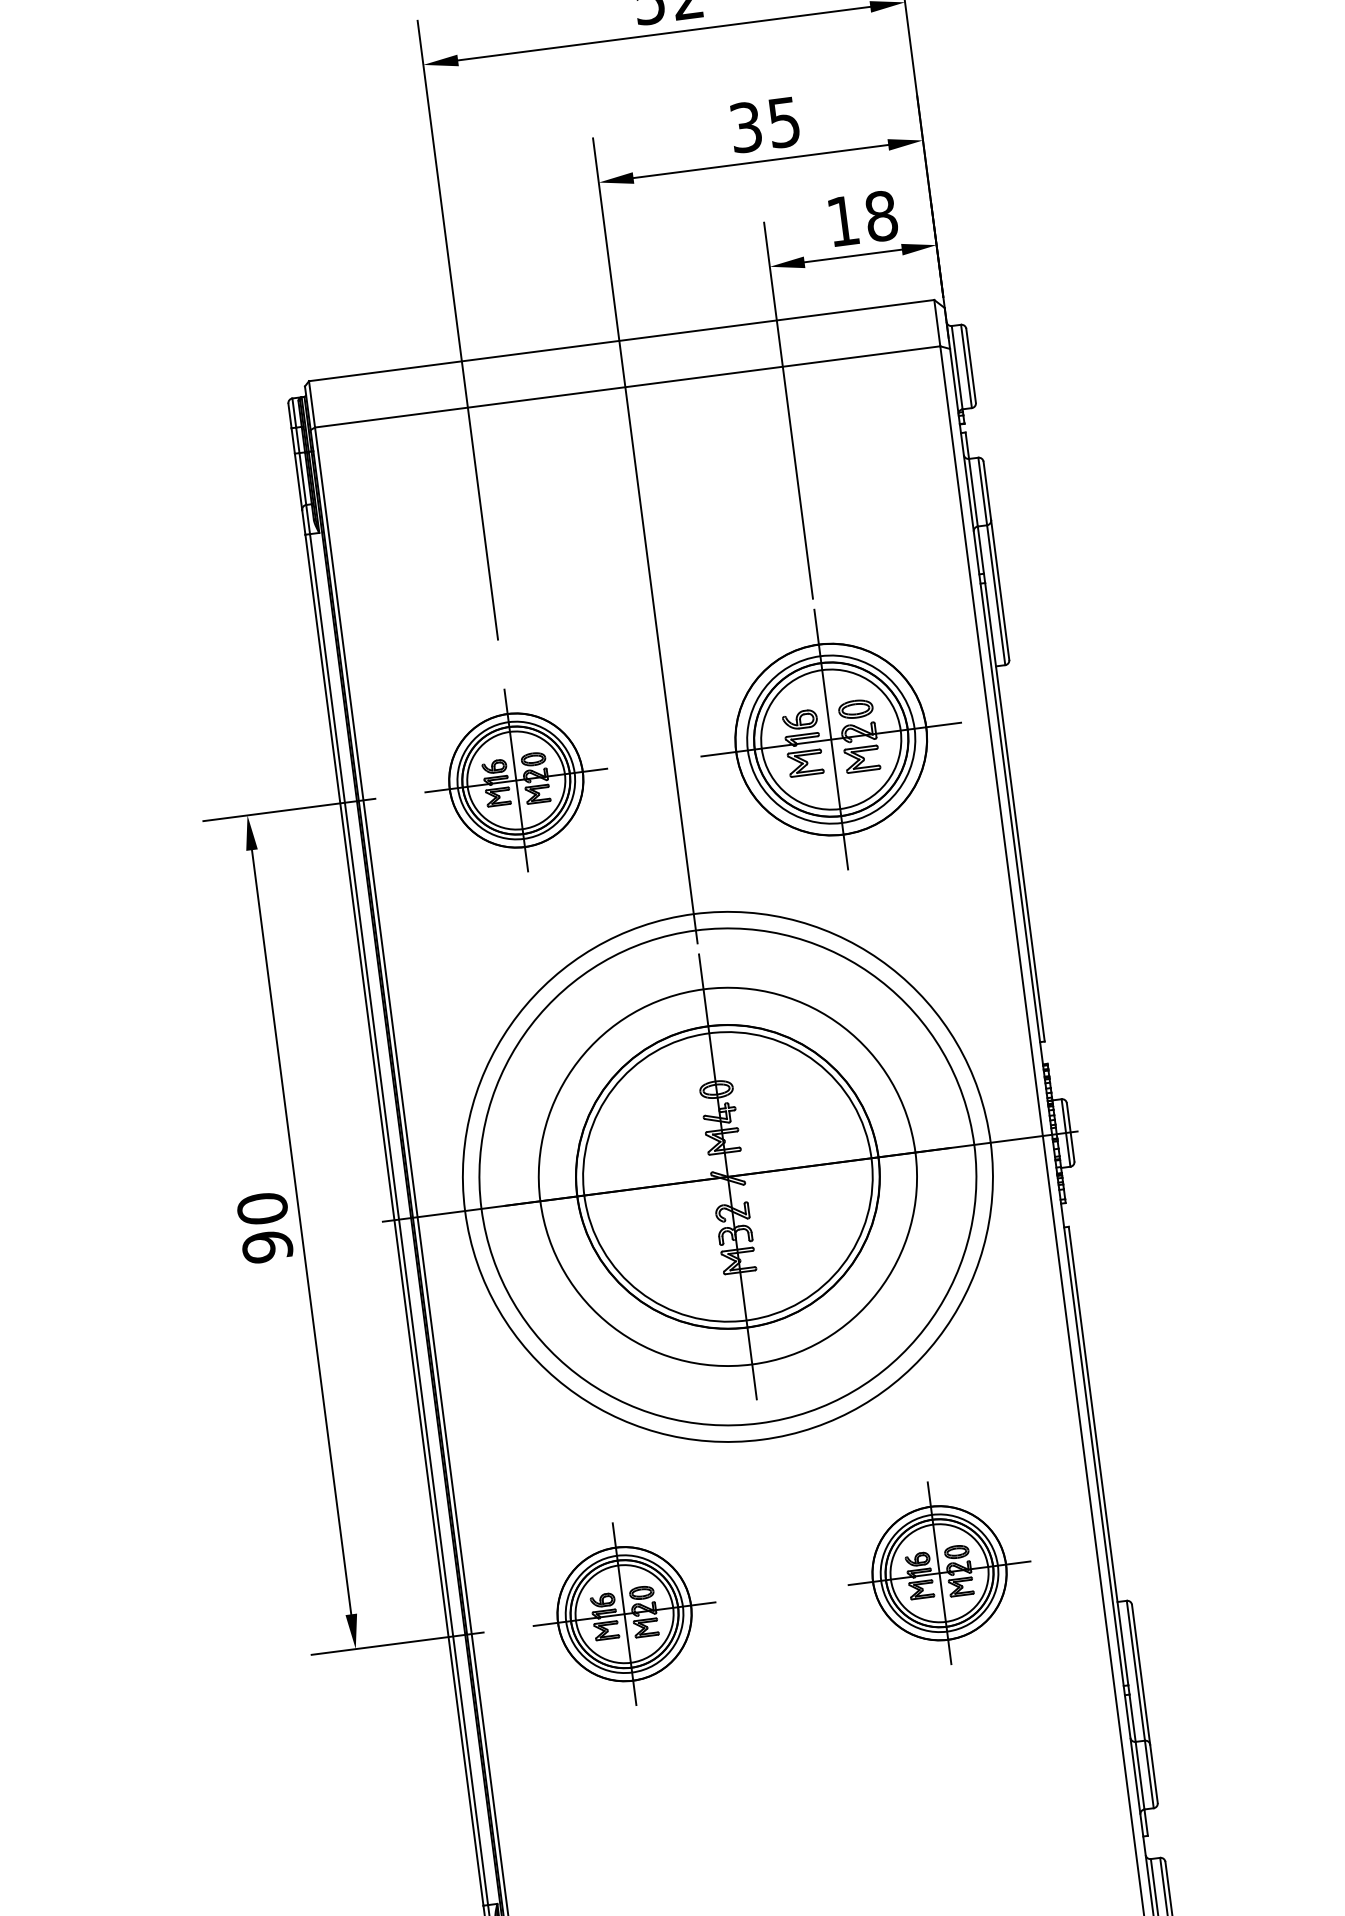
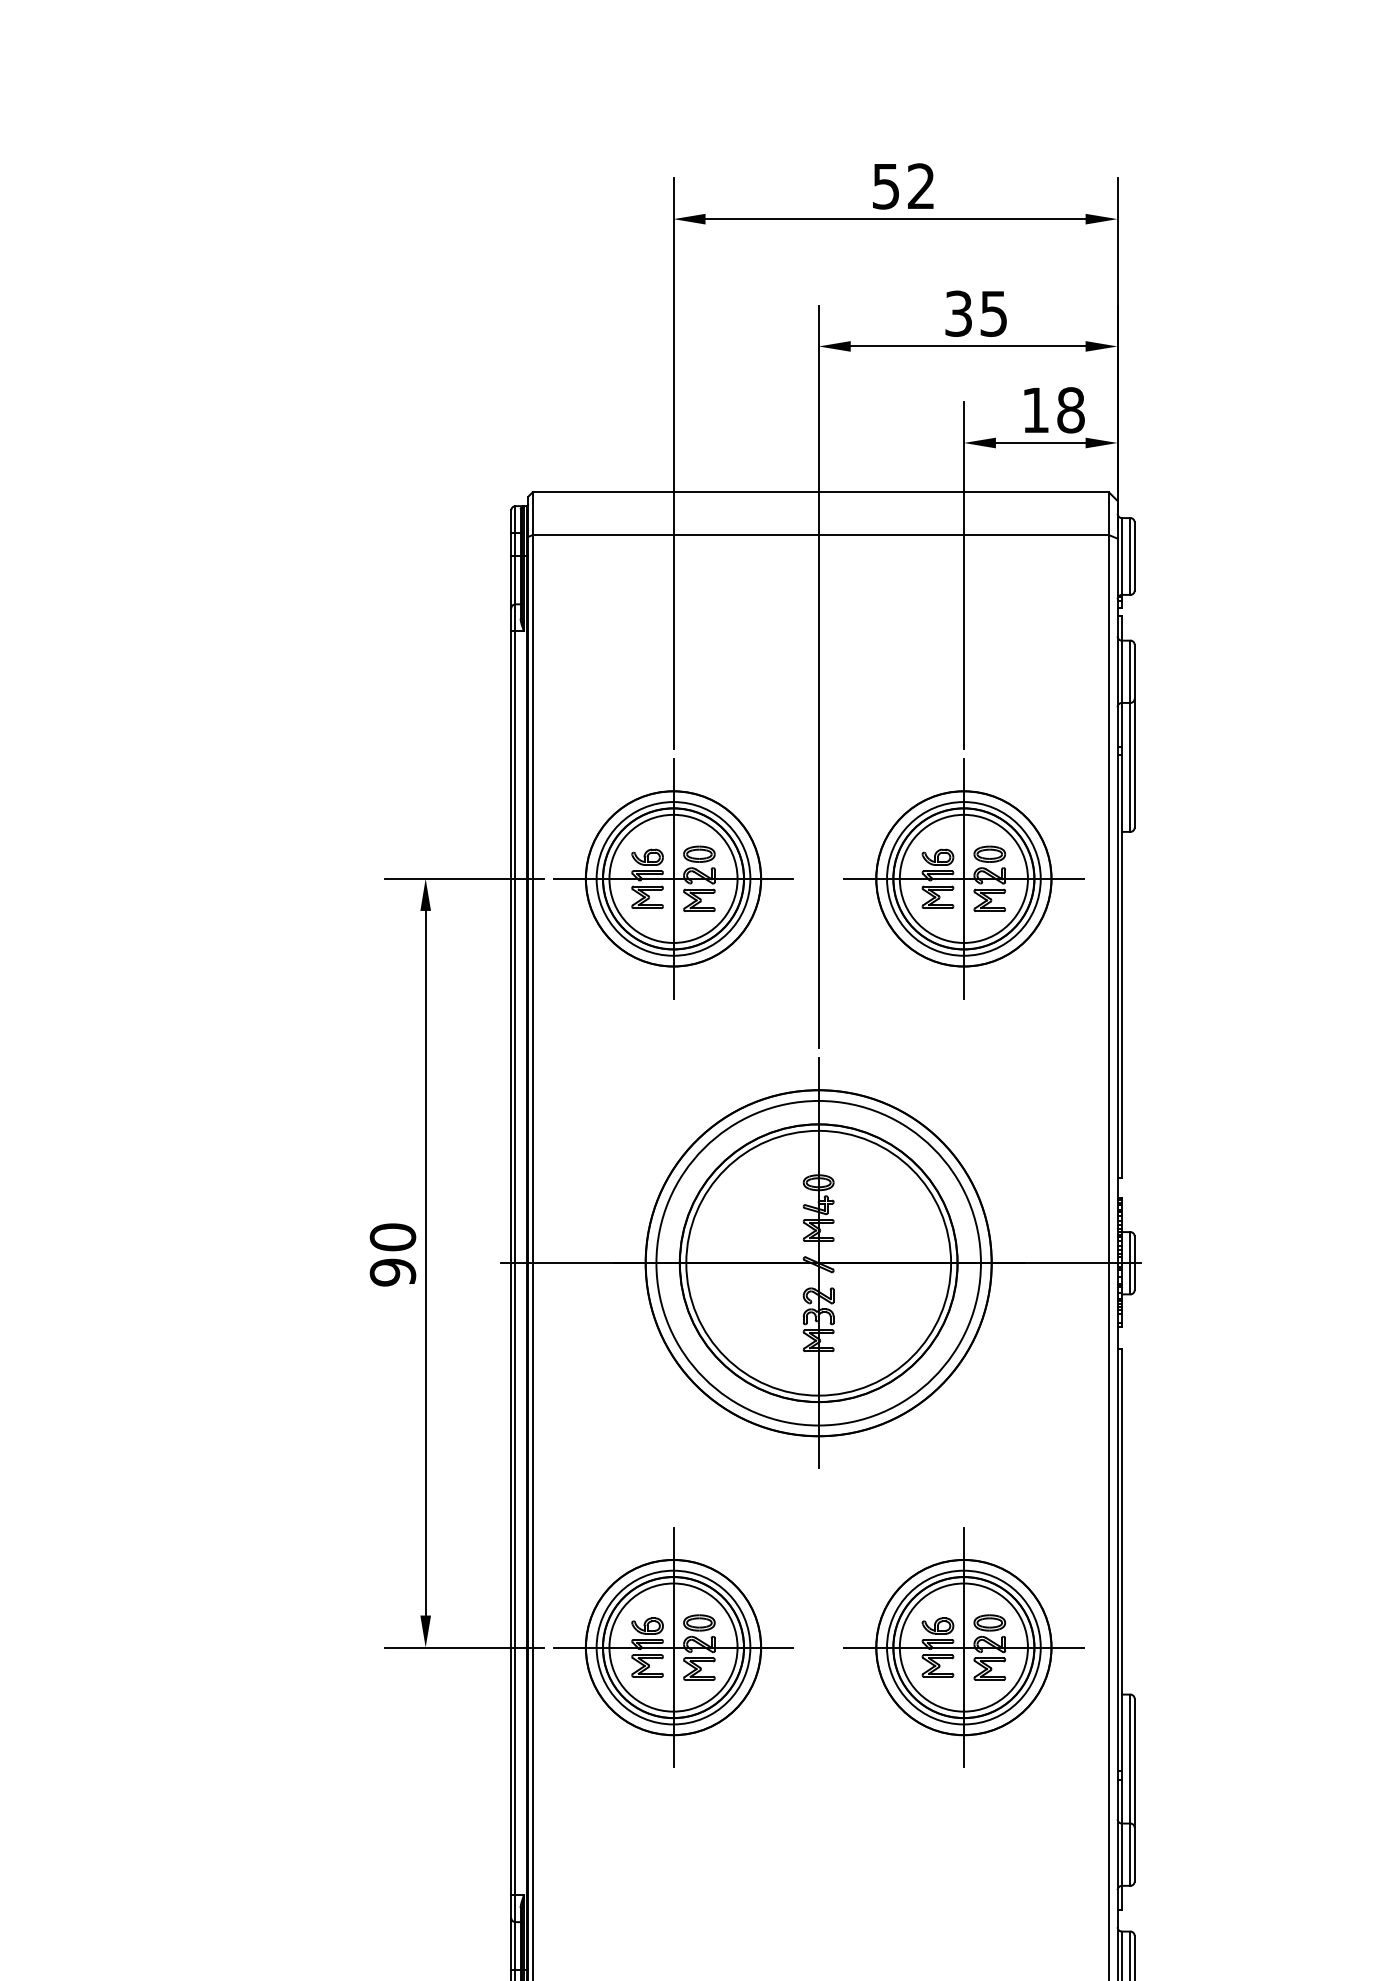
part: (516, 780) -> (673, 878), size x1.43
circle: (727, 1176) -> (818, 1262), size x0.71
circle: (727, 1177) -> (818, 1263), size x0.71
part: (939, 1573) -> (963, 1647), size x1.43
part: (624, 1614) -> (673, 1647), size x1.43

